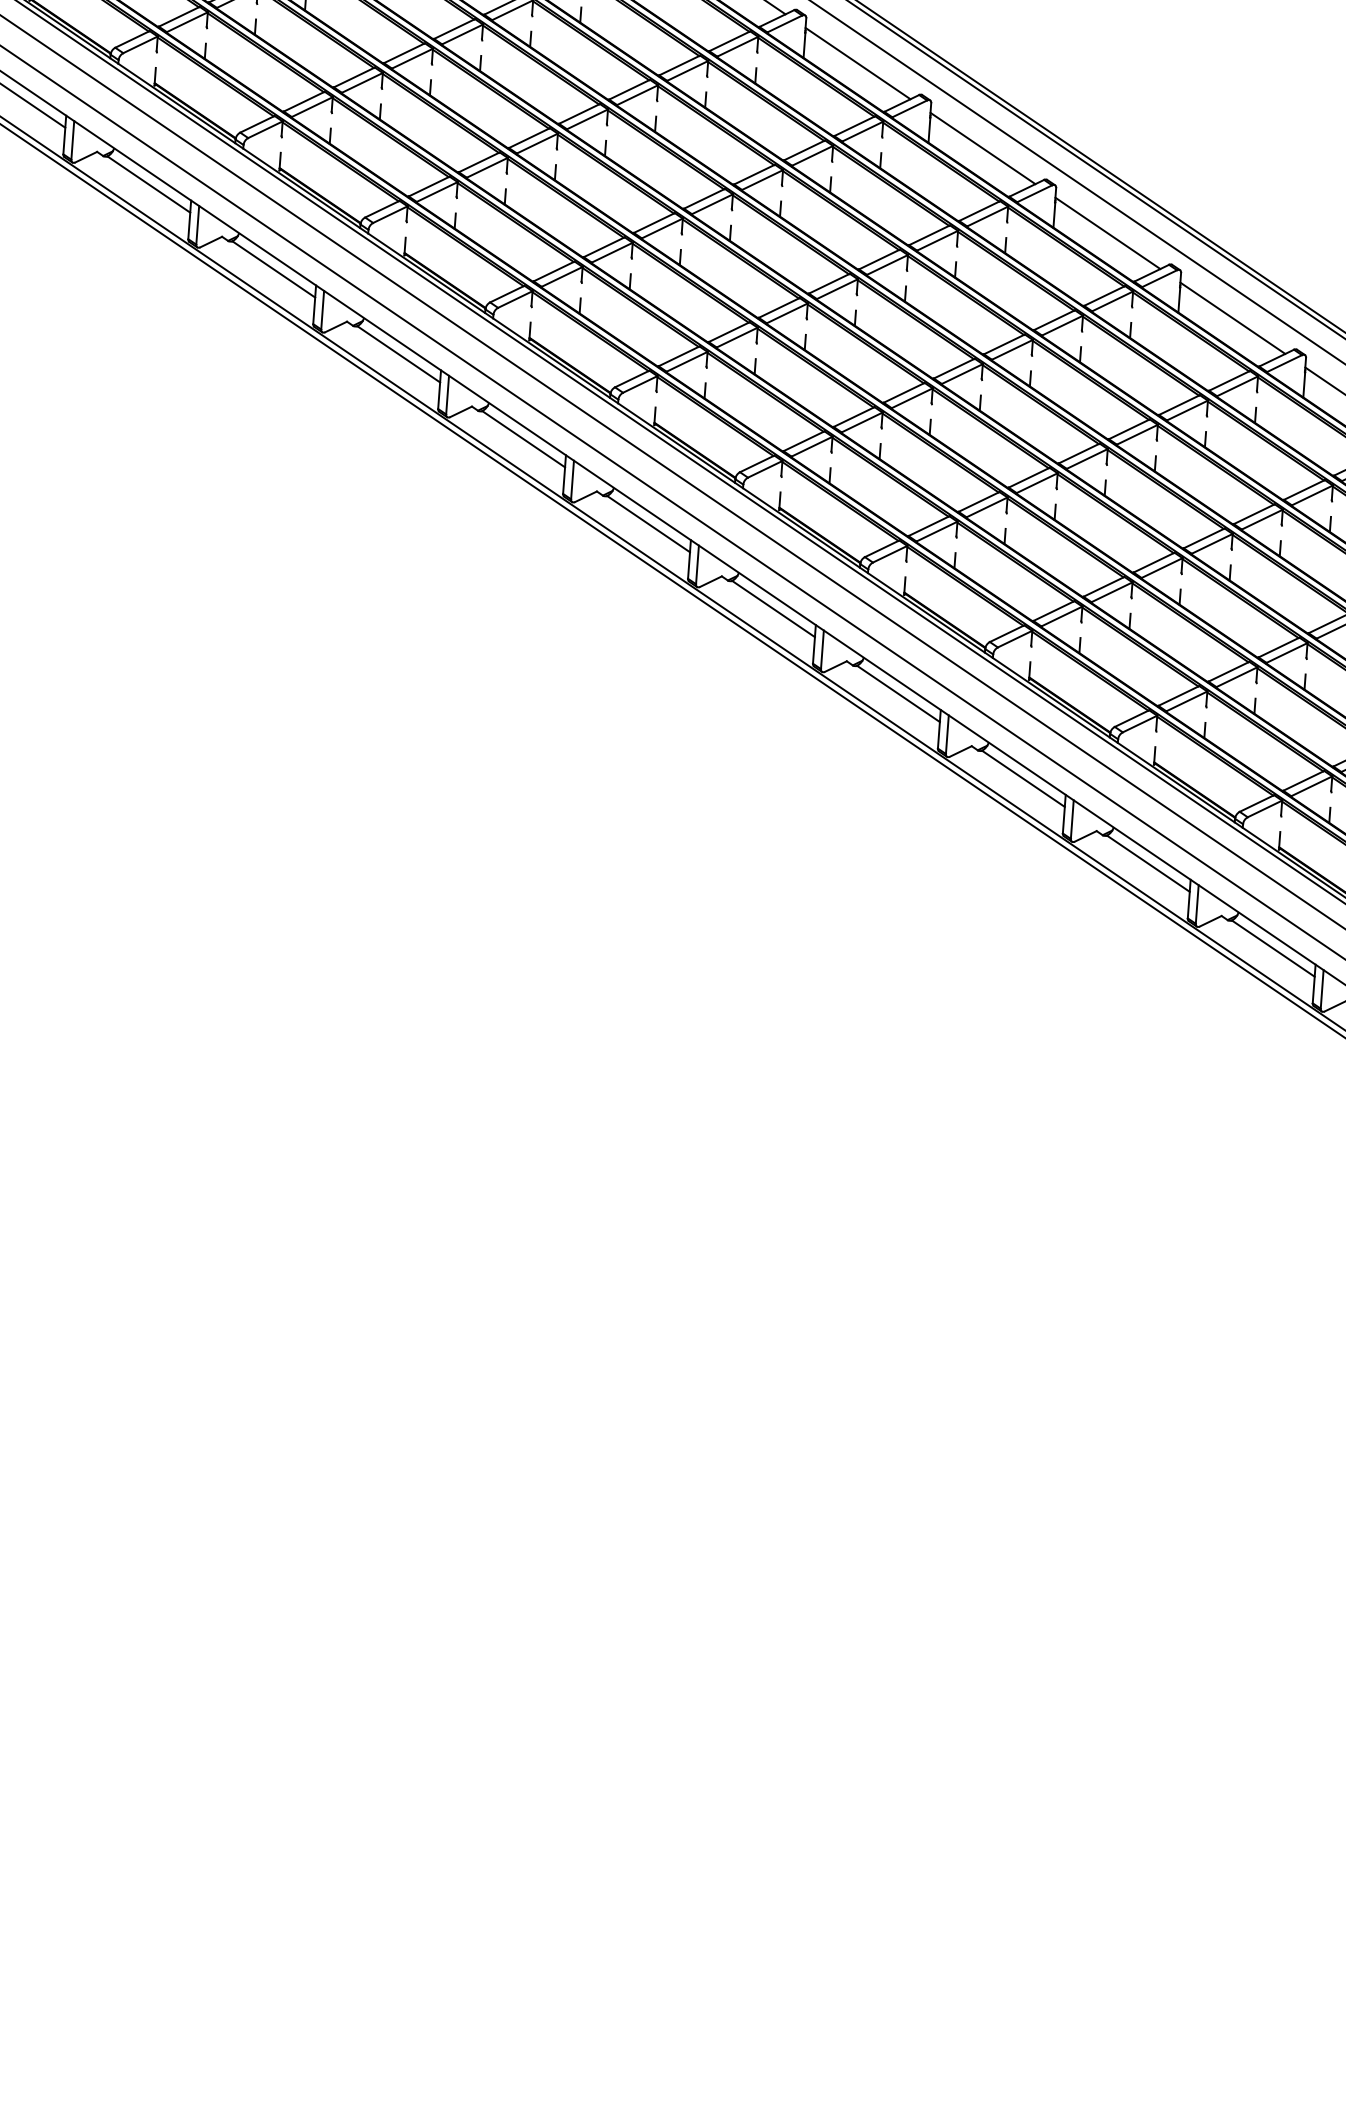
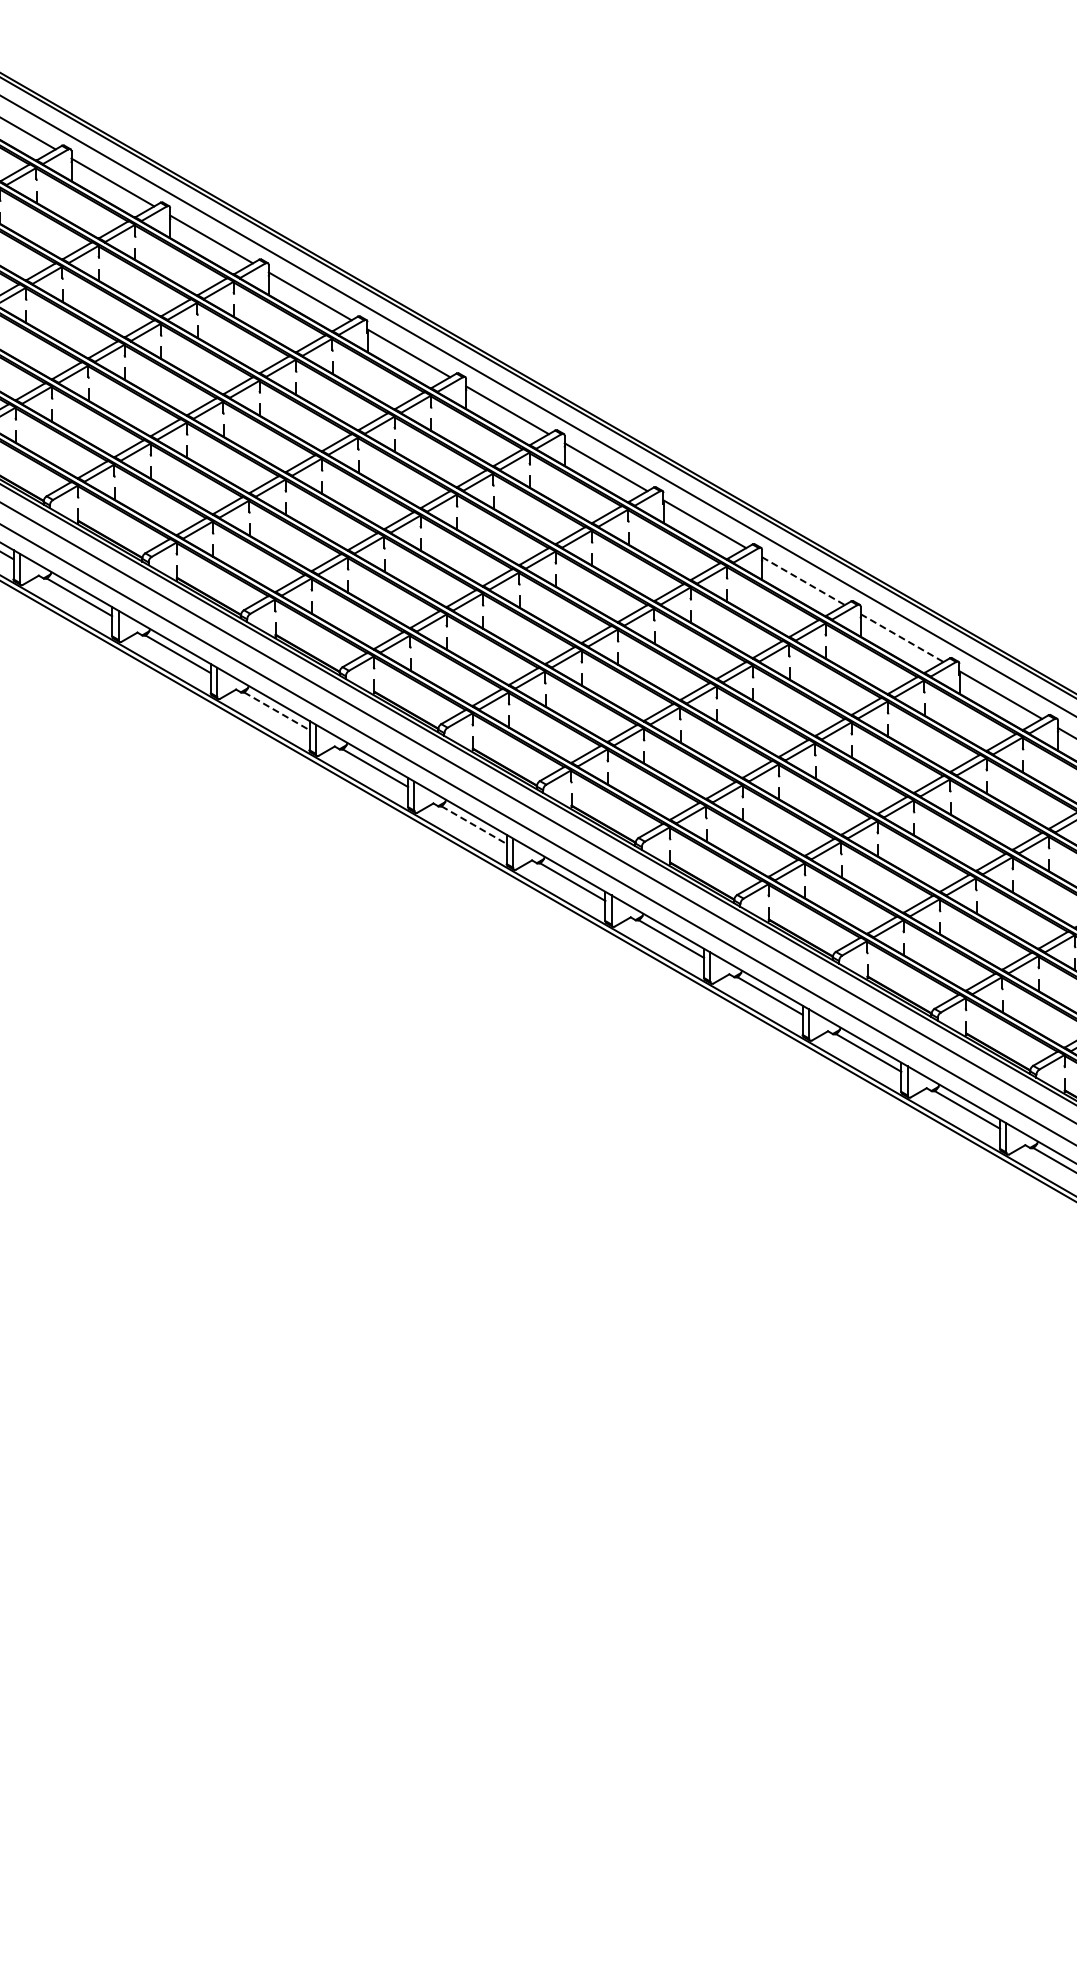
line: (982, 148) -> (803, 581), solid -> dashed
line: (1108, 233) -> (902, 638), solid -> dashed
line: (273, 269) -> (276, 711), solid -> dashed
line: (524, 439) -> (474, 825), solid -> dashed

